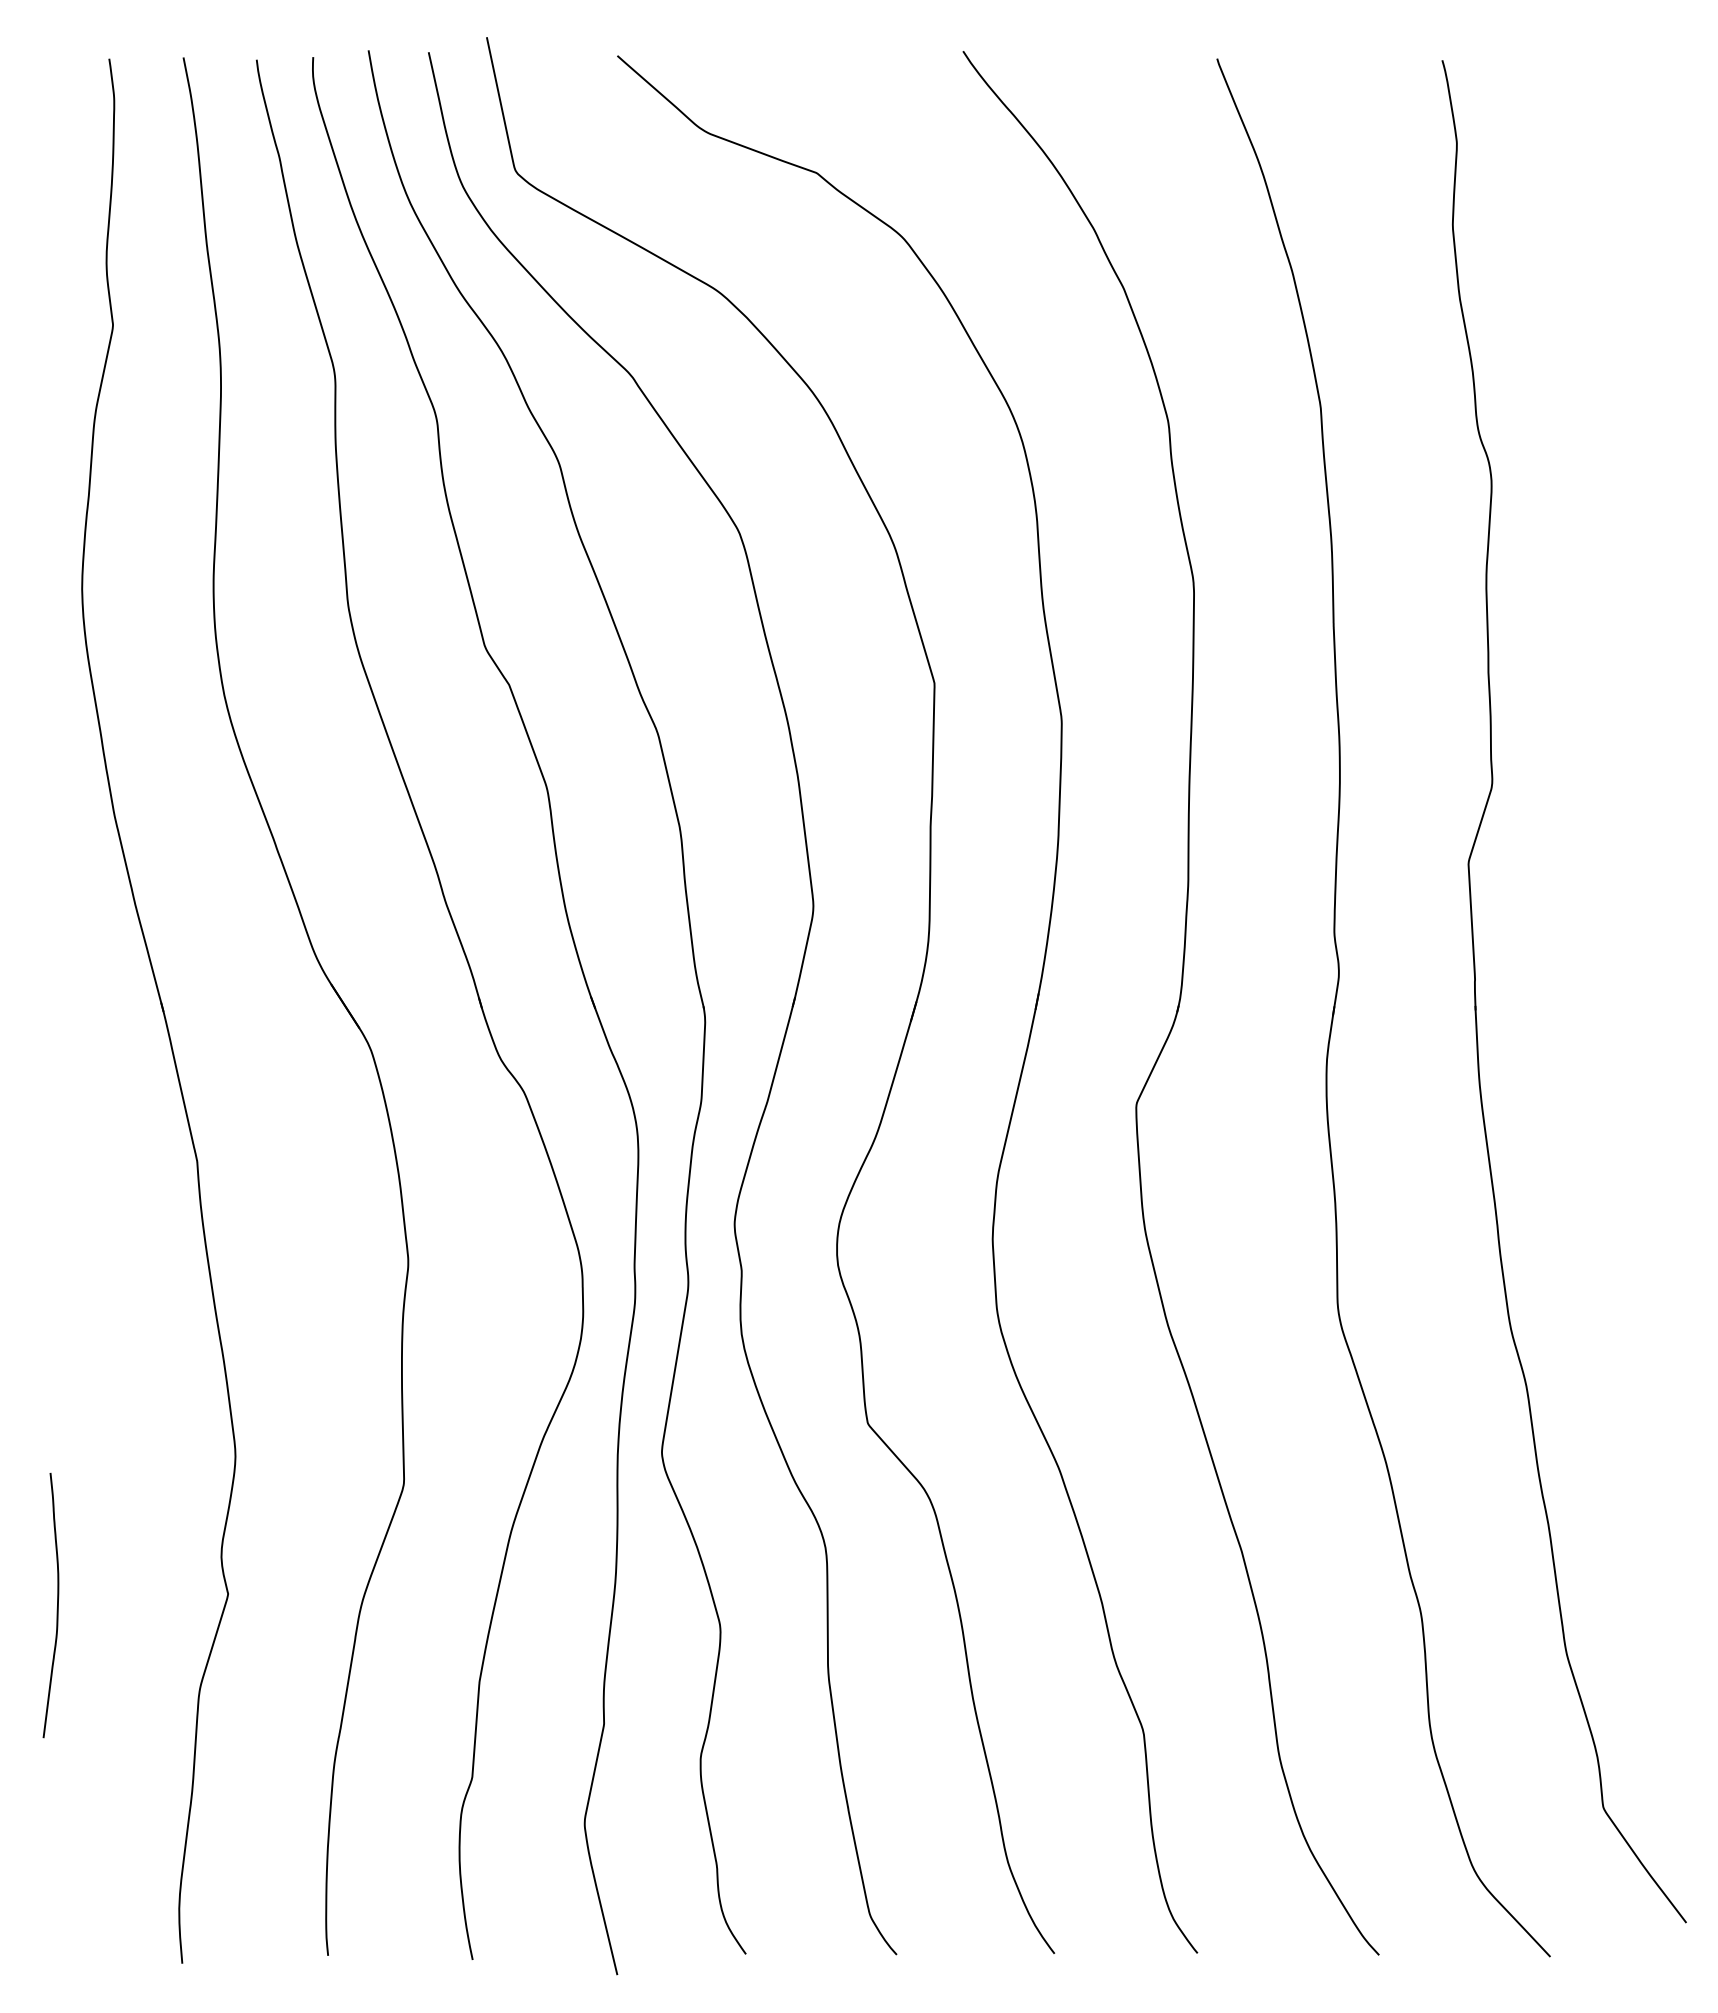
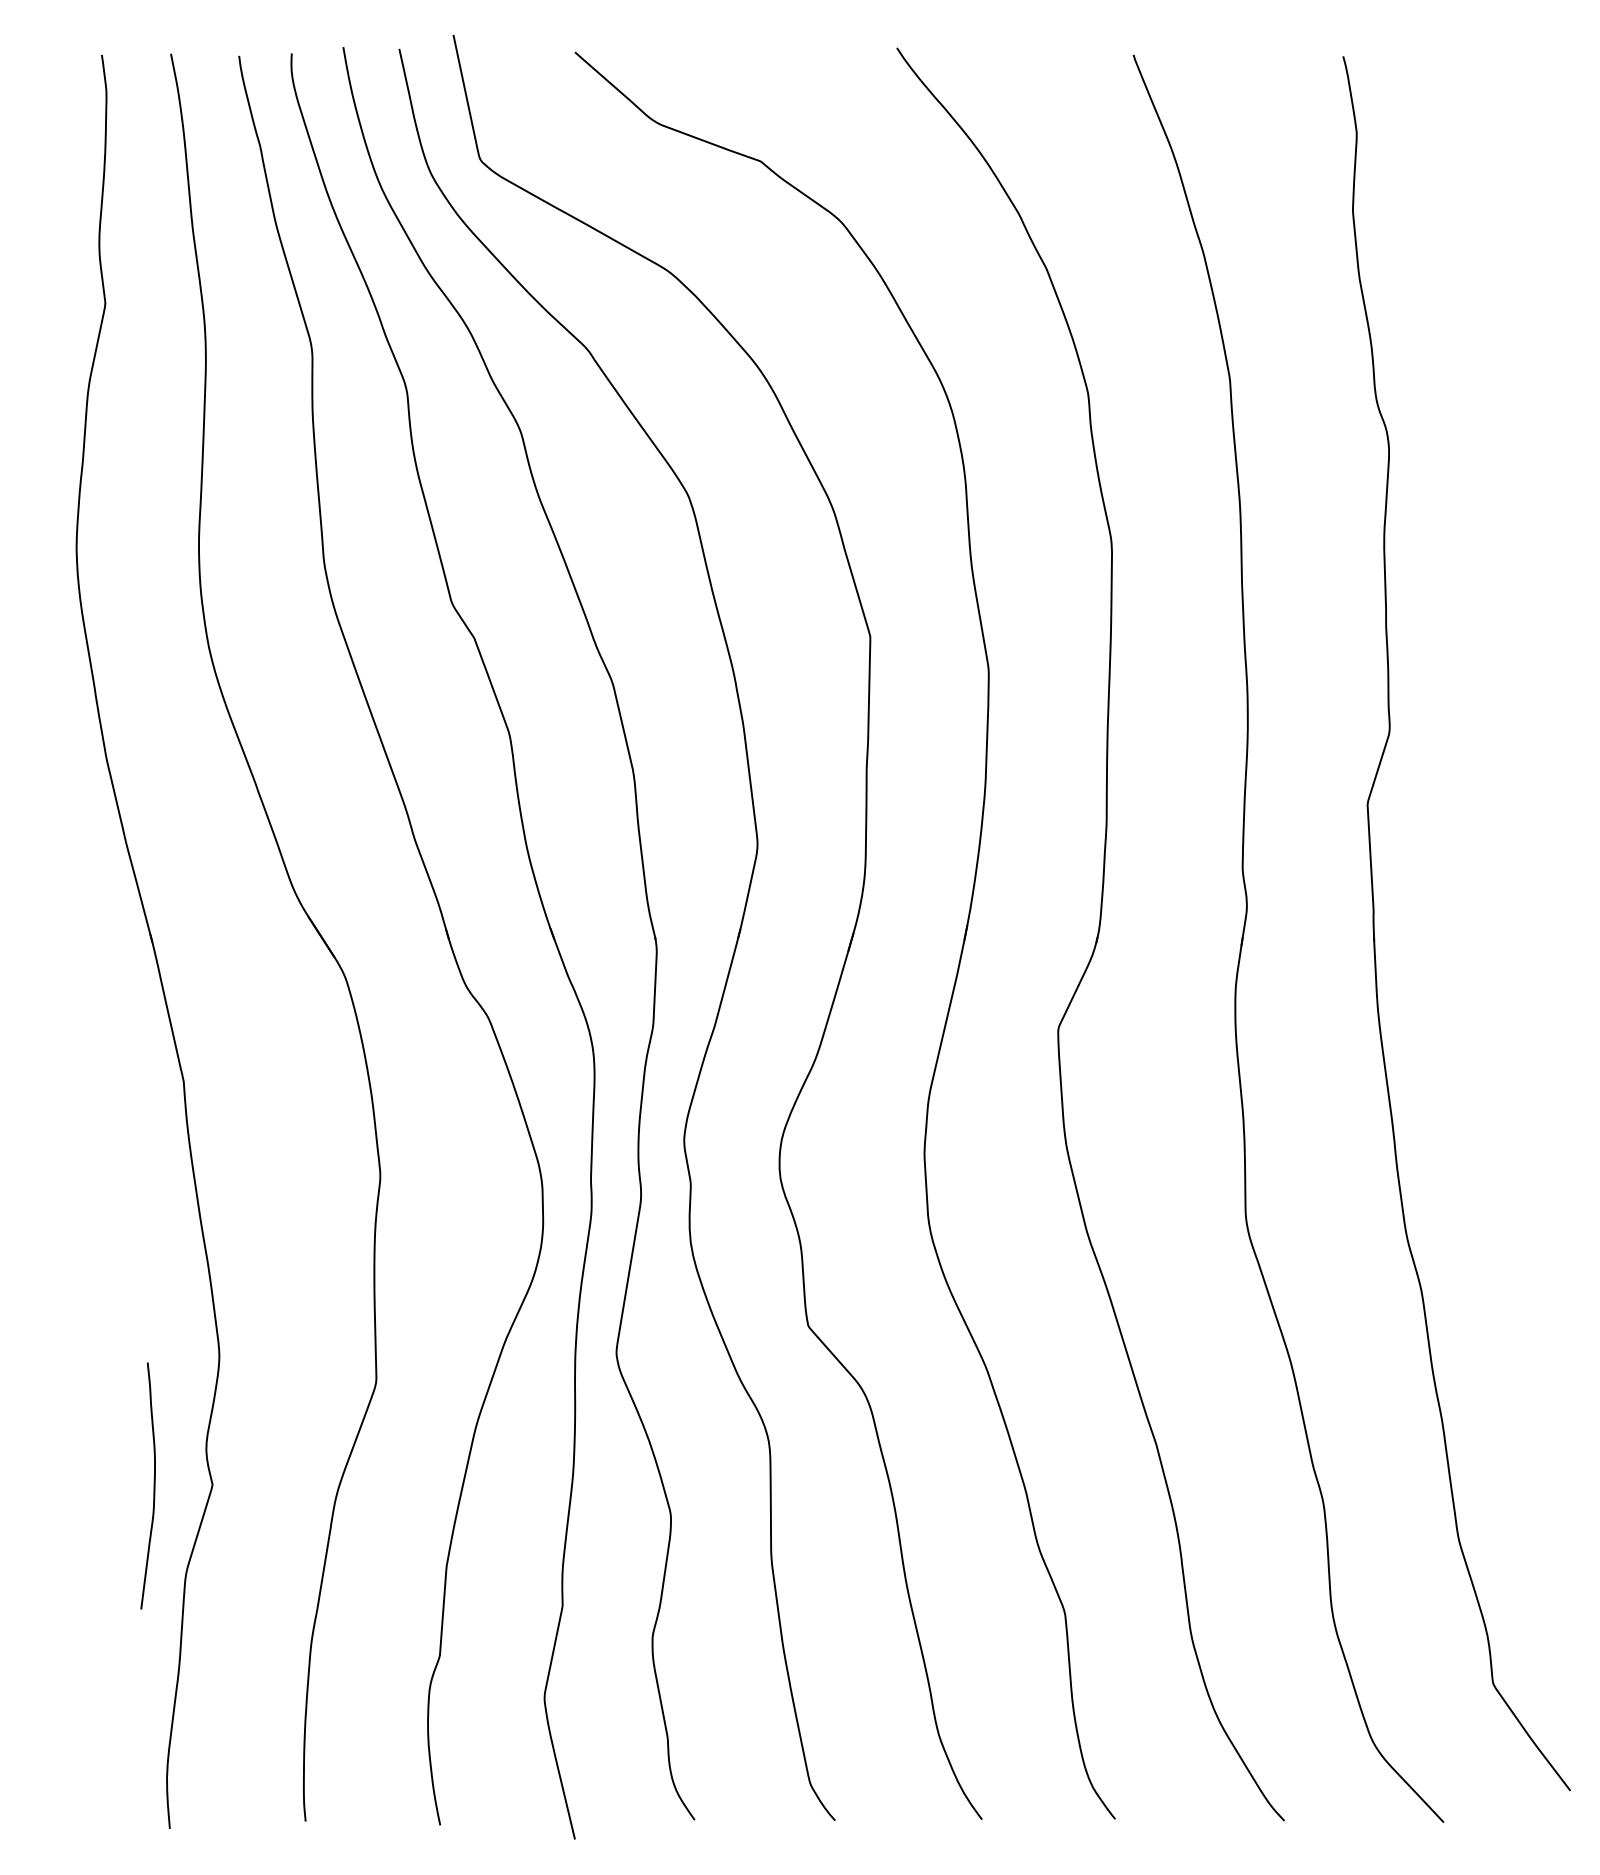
curve: (56, 1608) -> (153, 1488), moved

